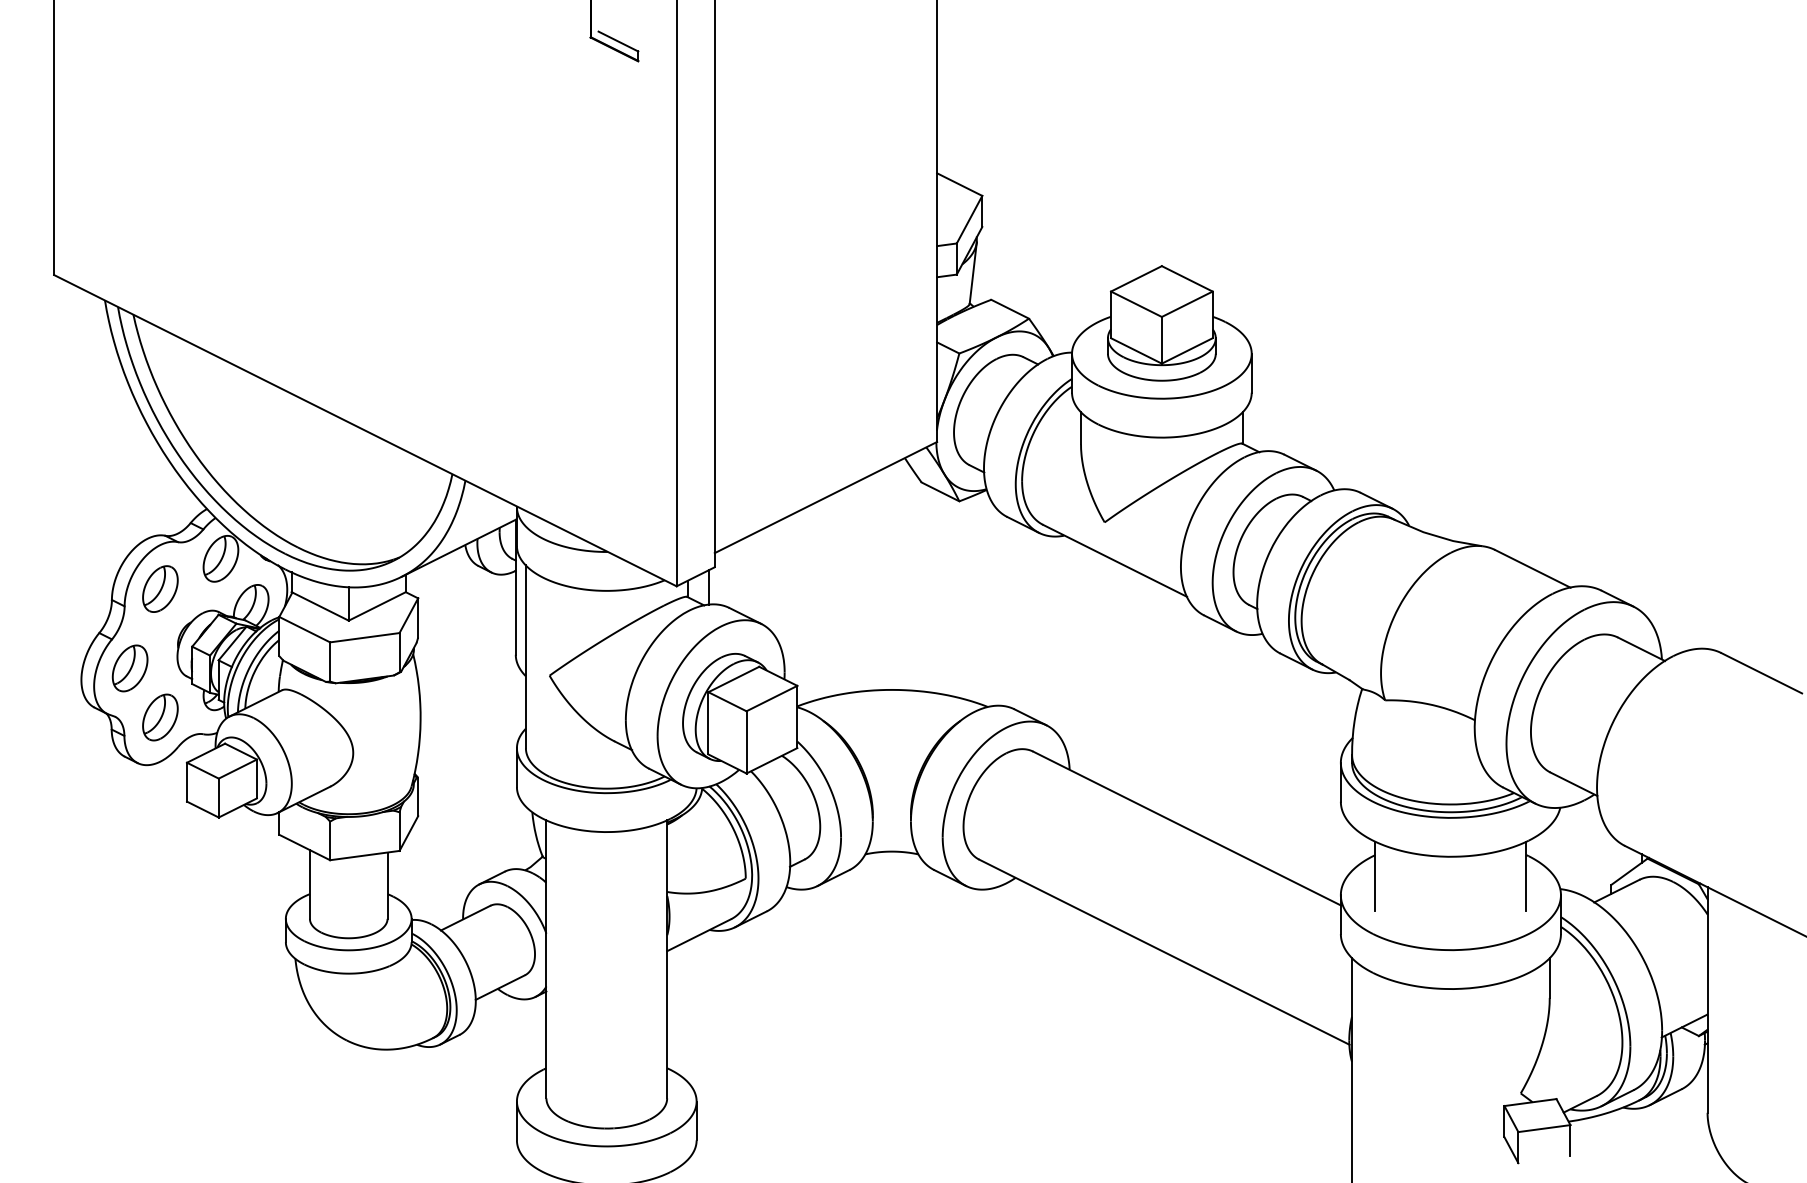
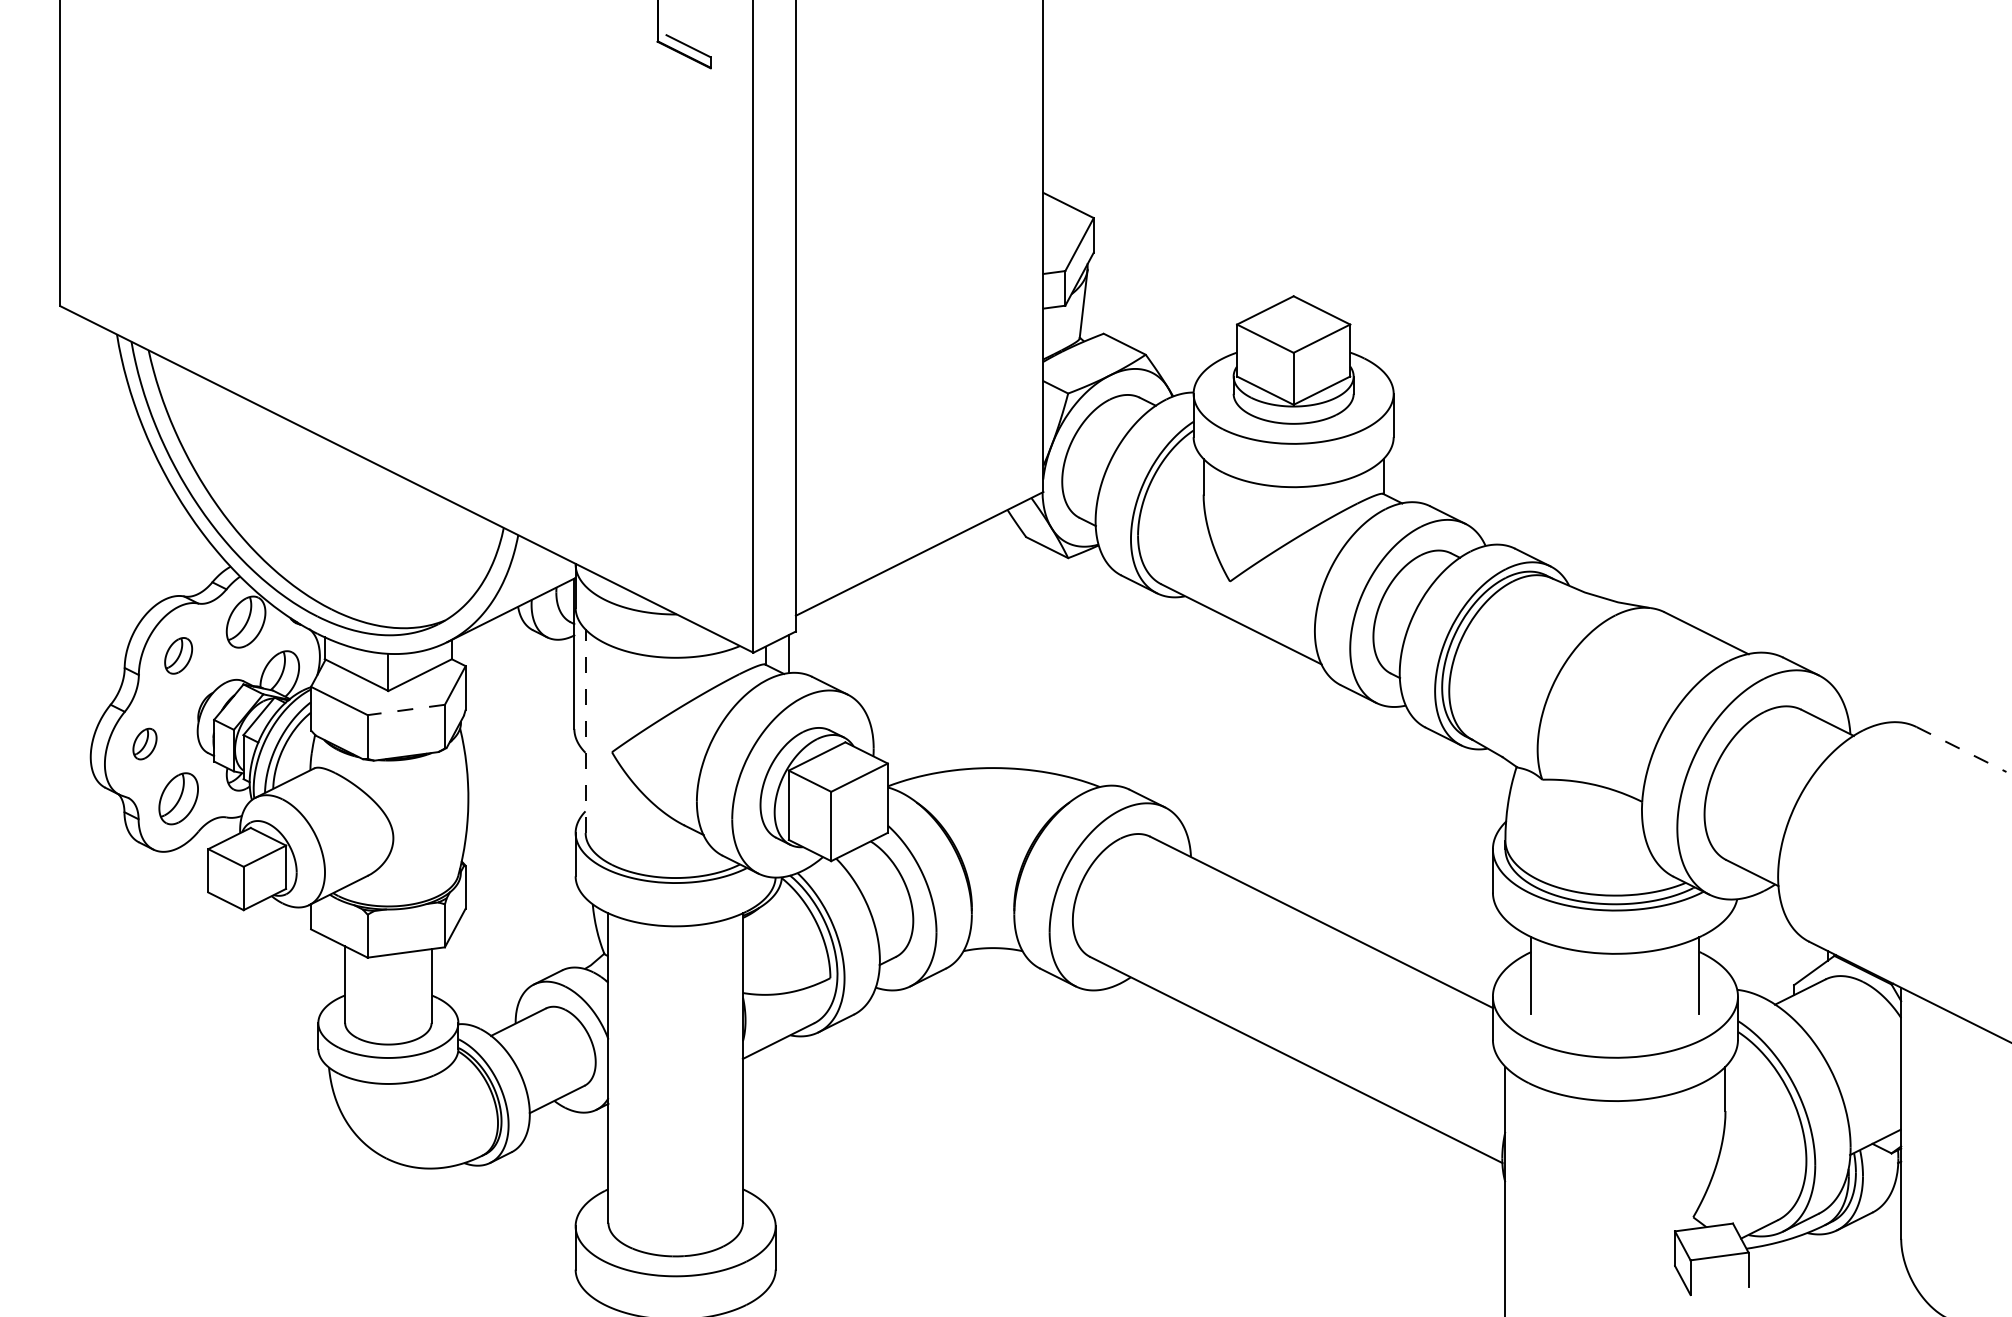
part: (160, 588) -> (178, 655), size x0.7
line: (365, 637) -> (406, 709), solid -> dashed
line: (525, 657) -> (585, 731), solid -> dashed
part: (129, 667) -> (144, 743), size x0.6
line: (1762, 673) -> (1962, 749), solid -> dashed

